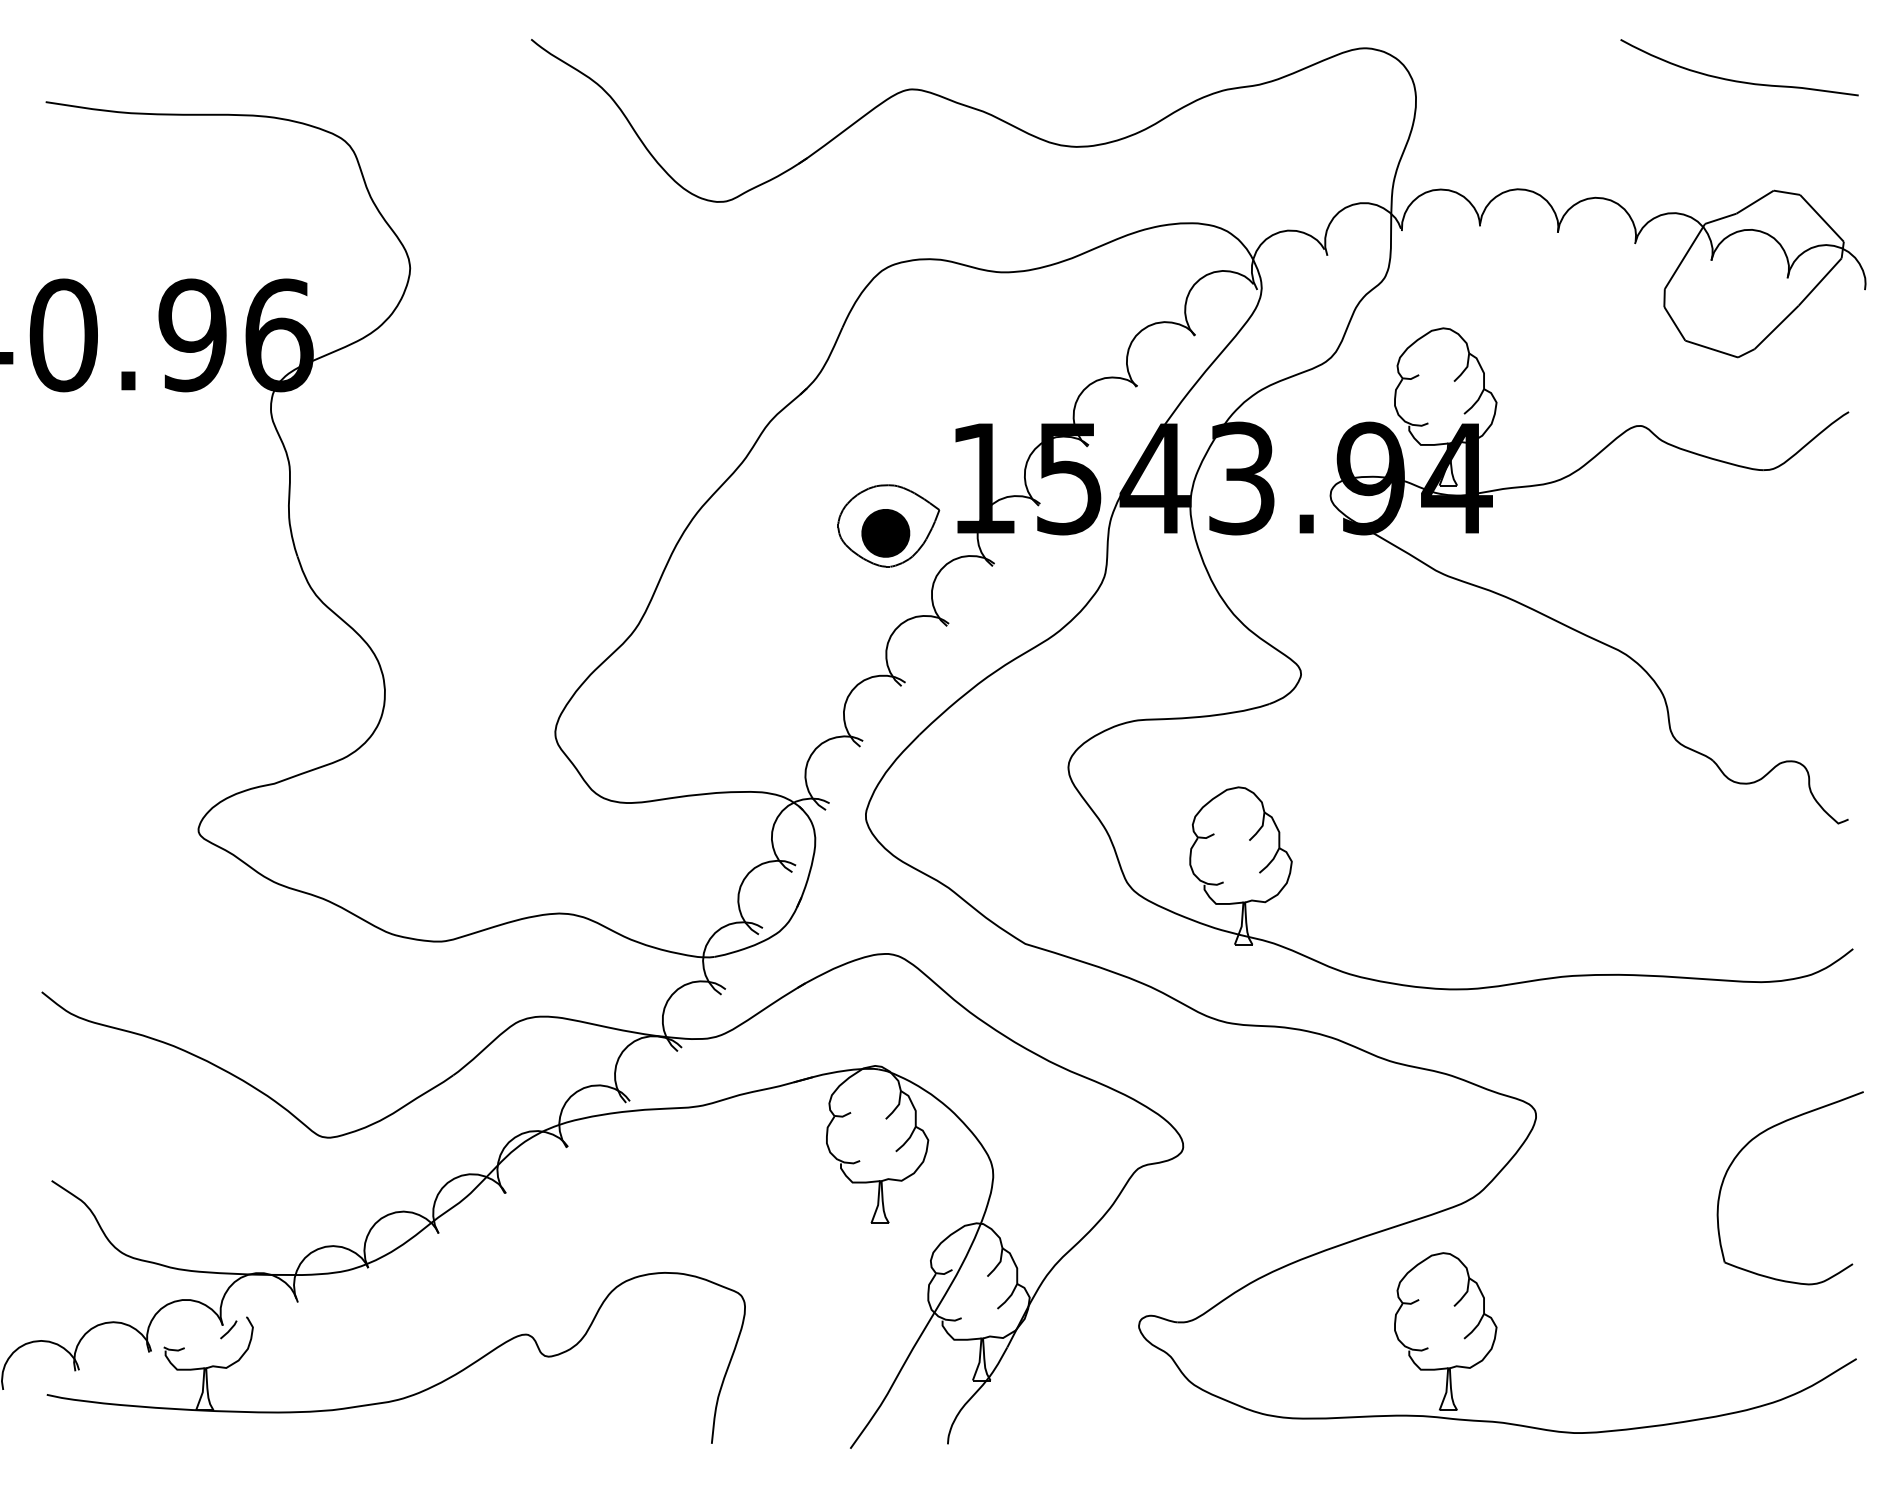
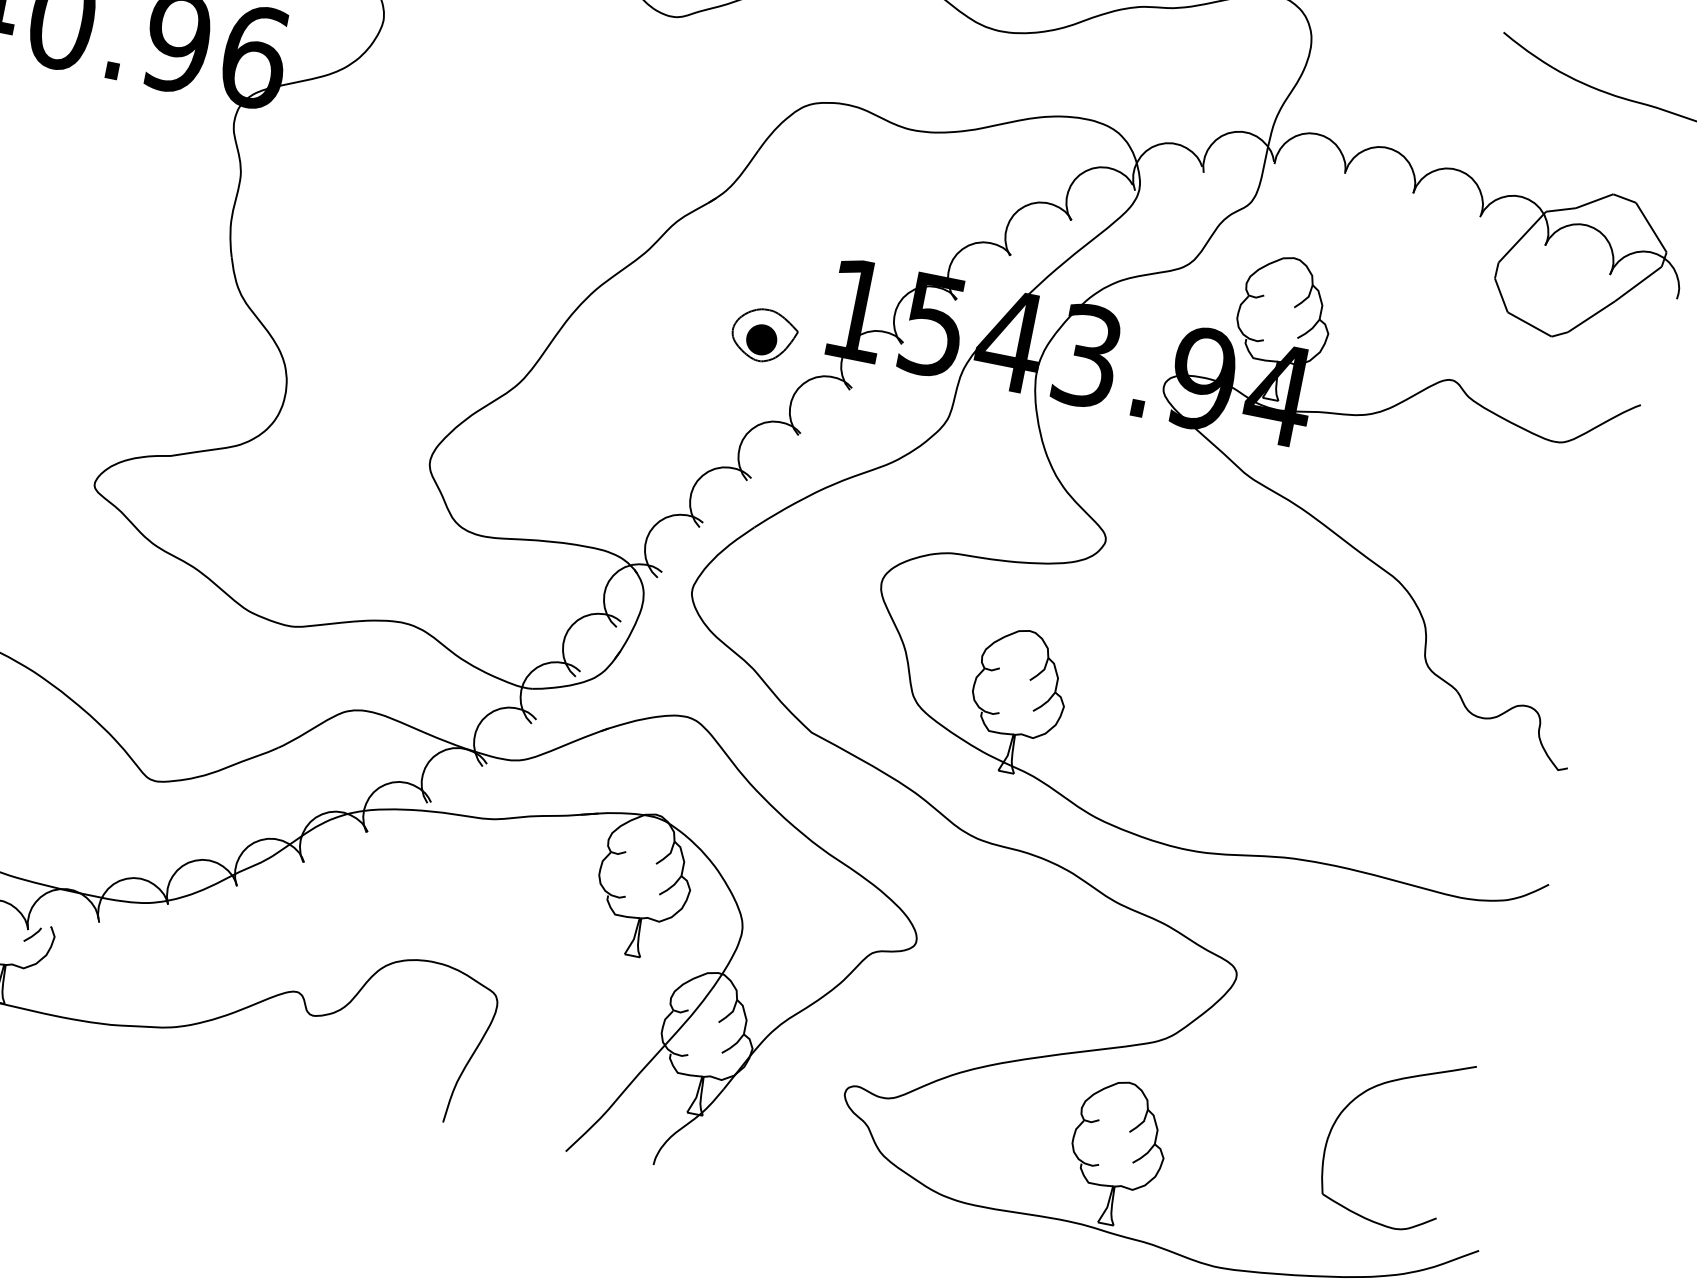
part: (888, 525) -> (764, 335), size x0.7
part: (1747, 1145) -> (1363, 1093), moved

